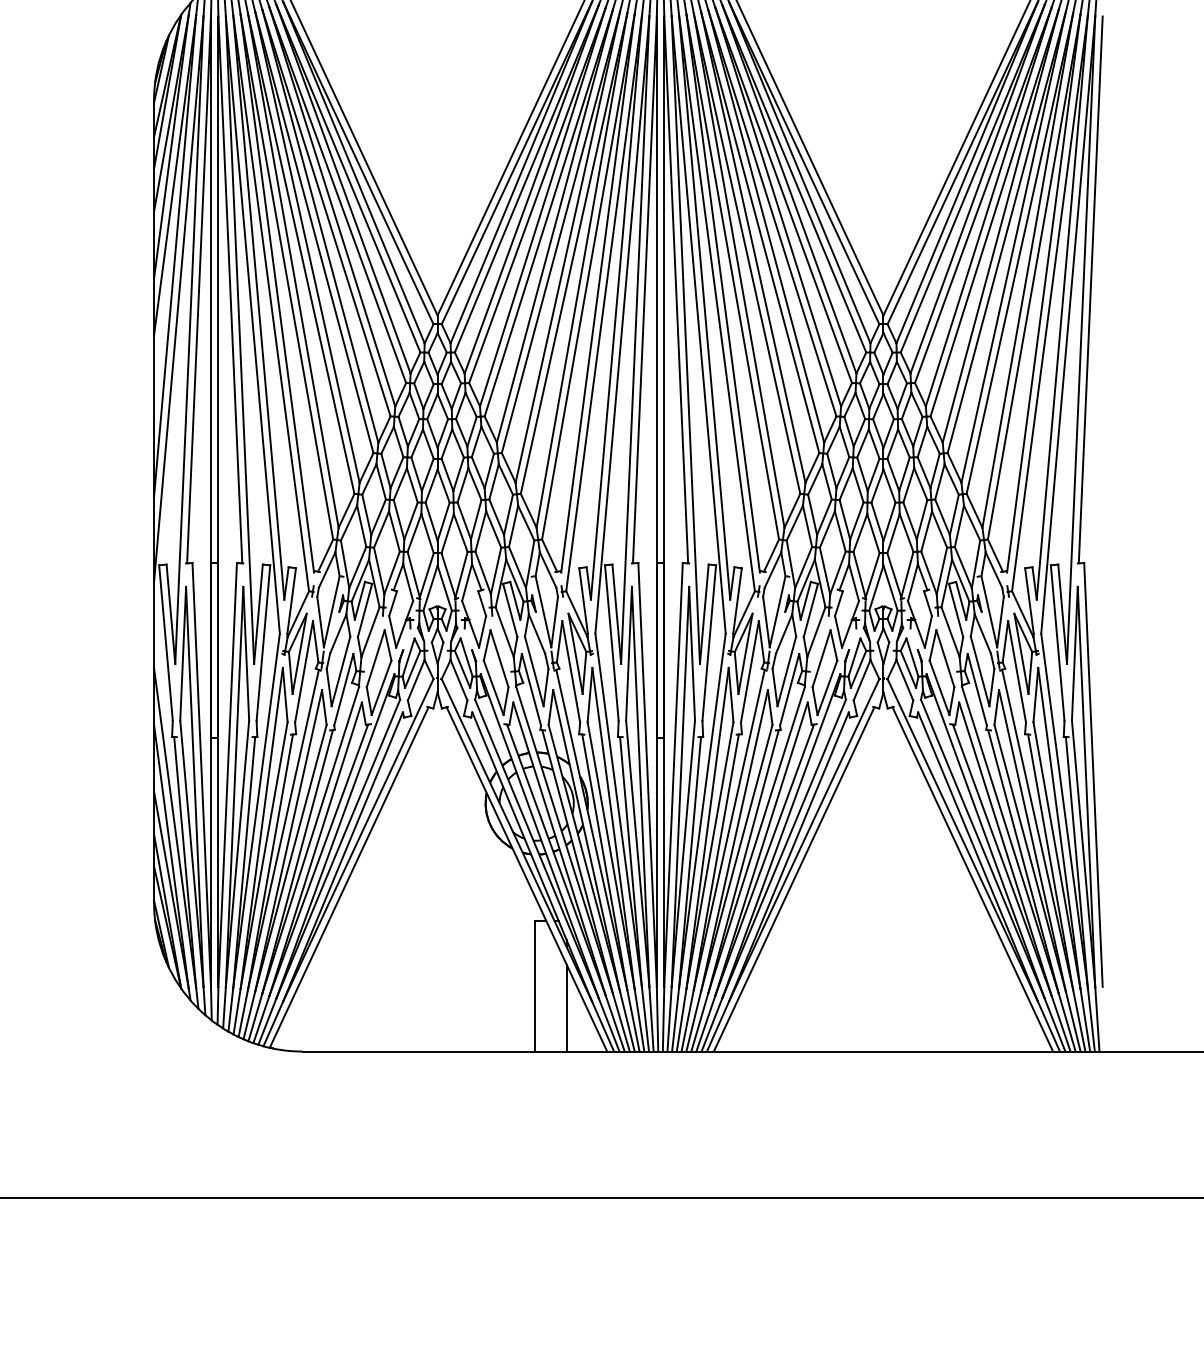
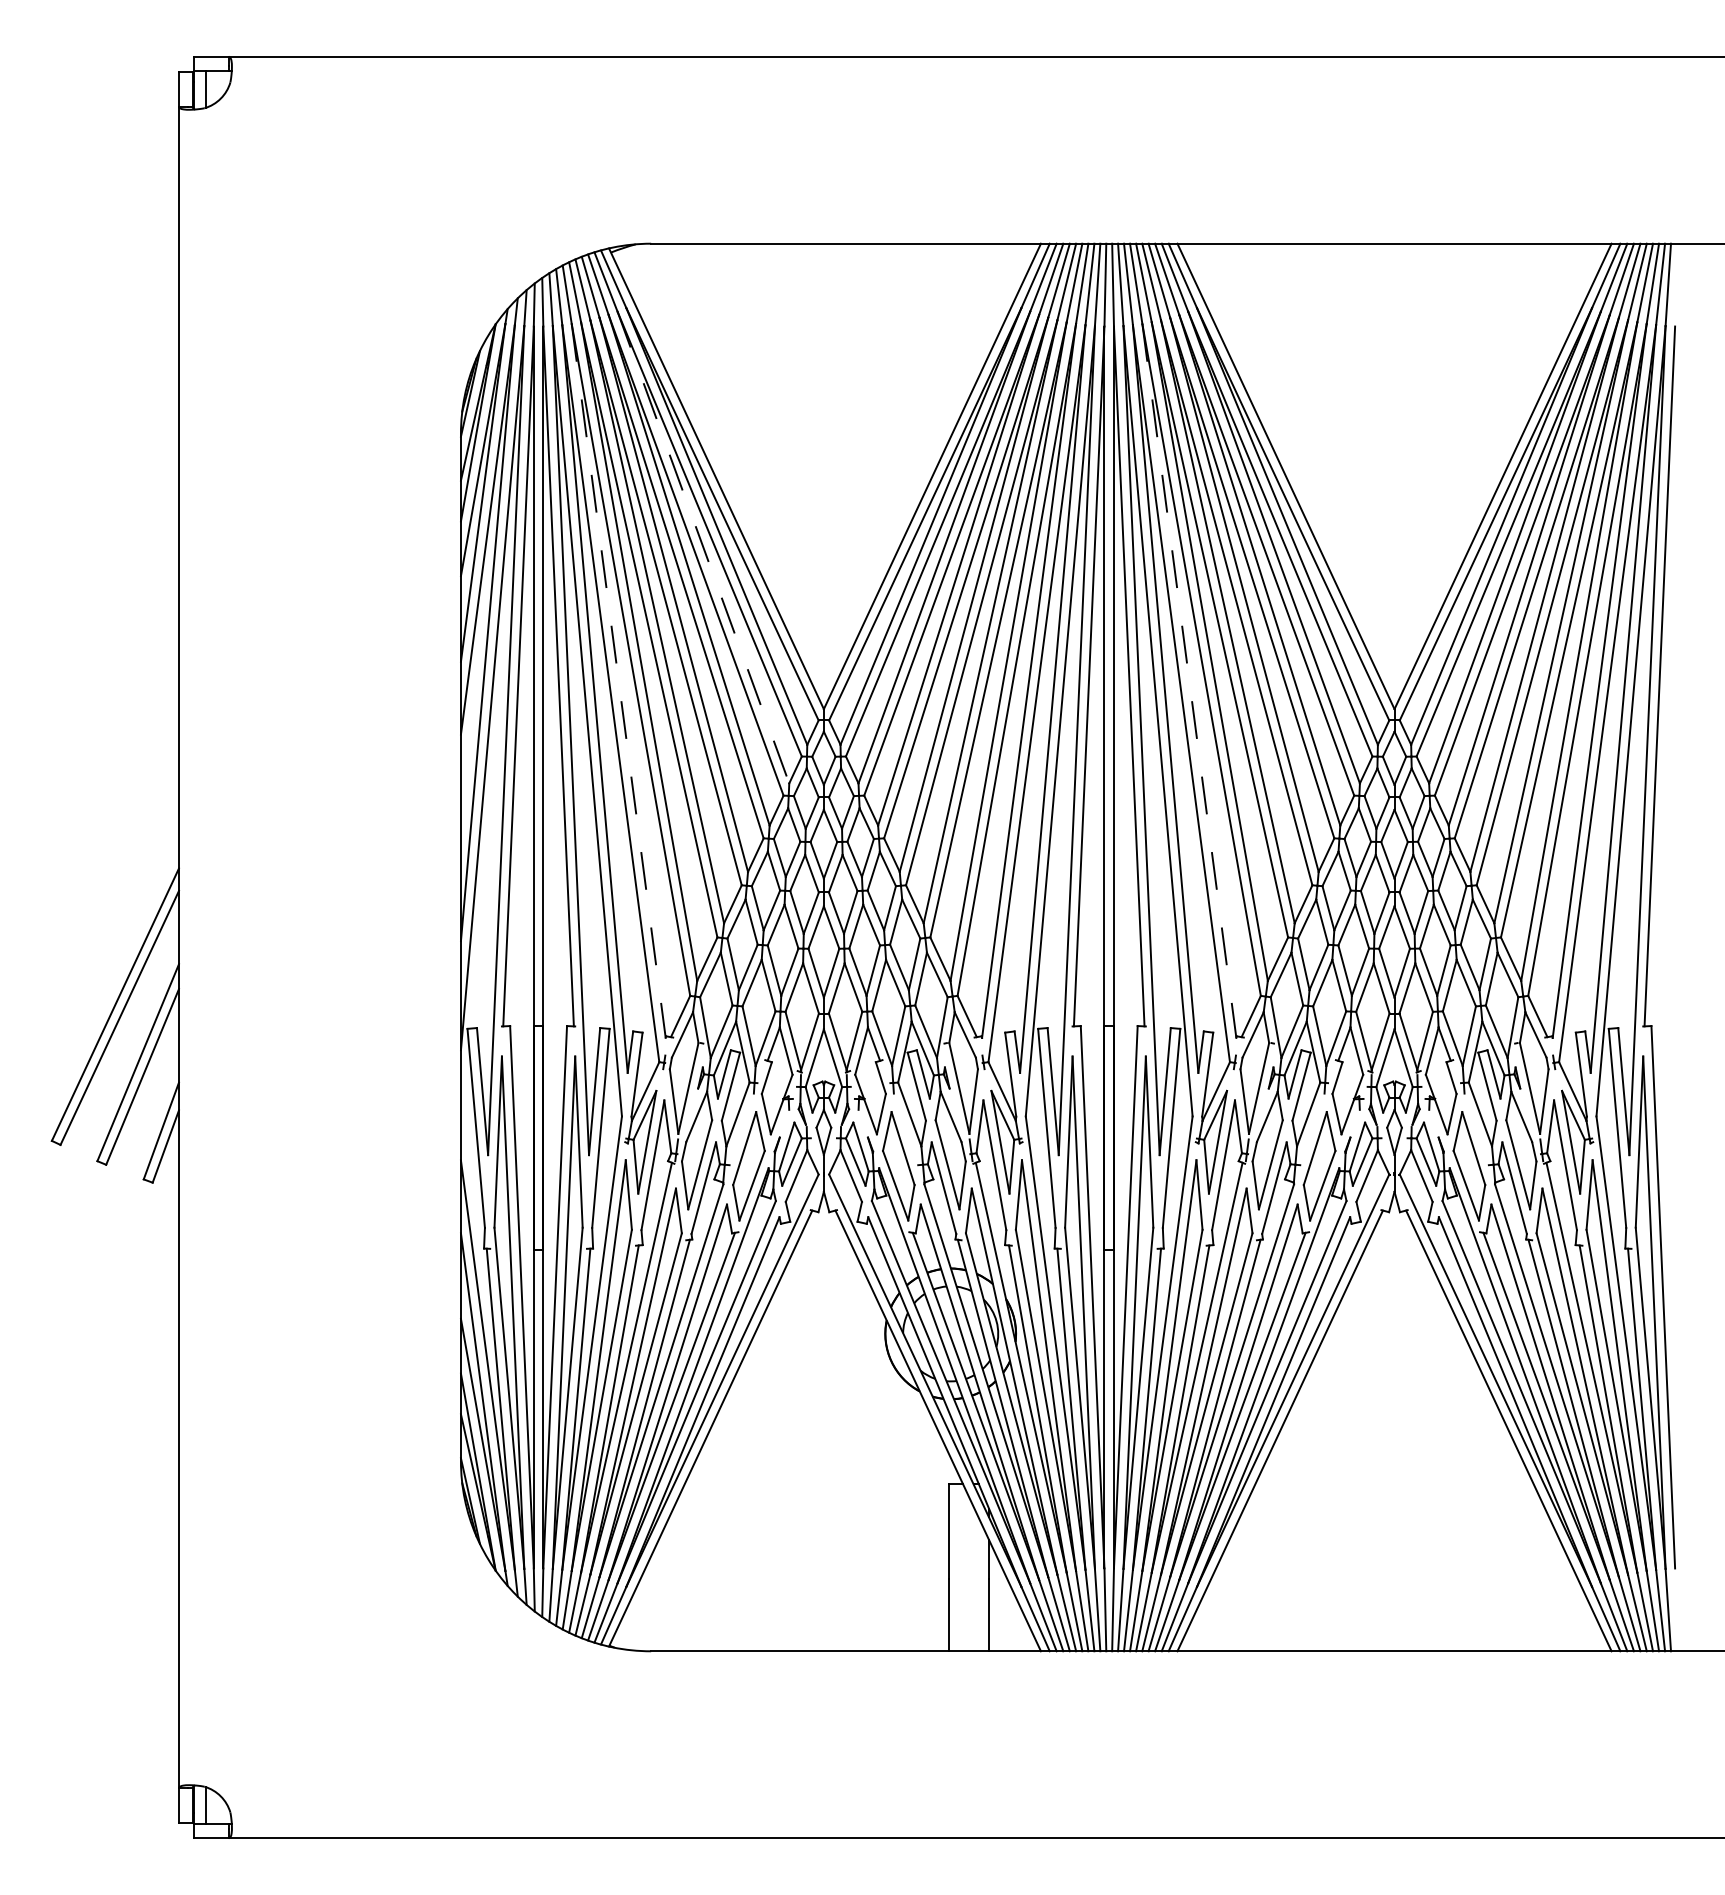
line: (343, 189) -> (703, 548), solid -> dashed
line: (277, 293) -> (618, 681), solid -> dashed
line: (723, 293) -> (1189, 681), solid -> dashed

